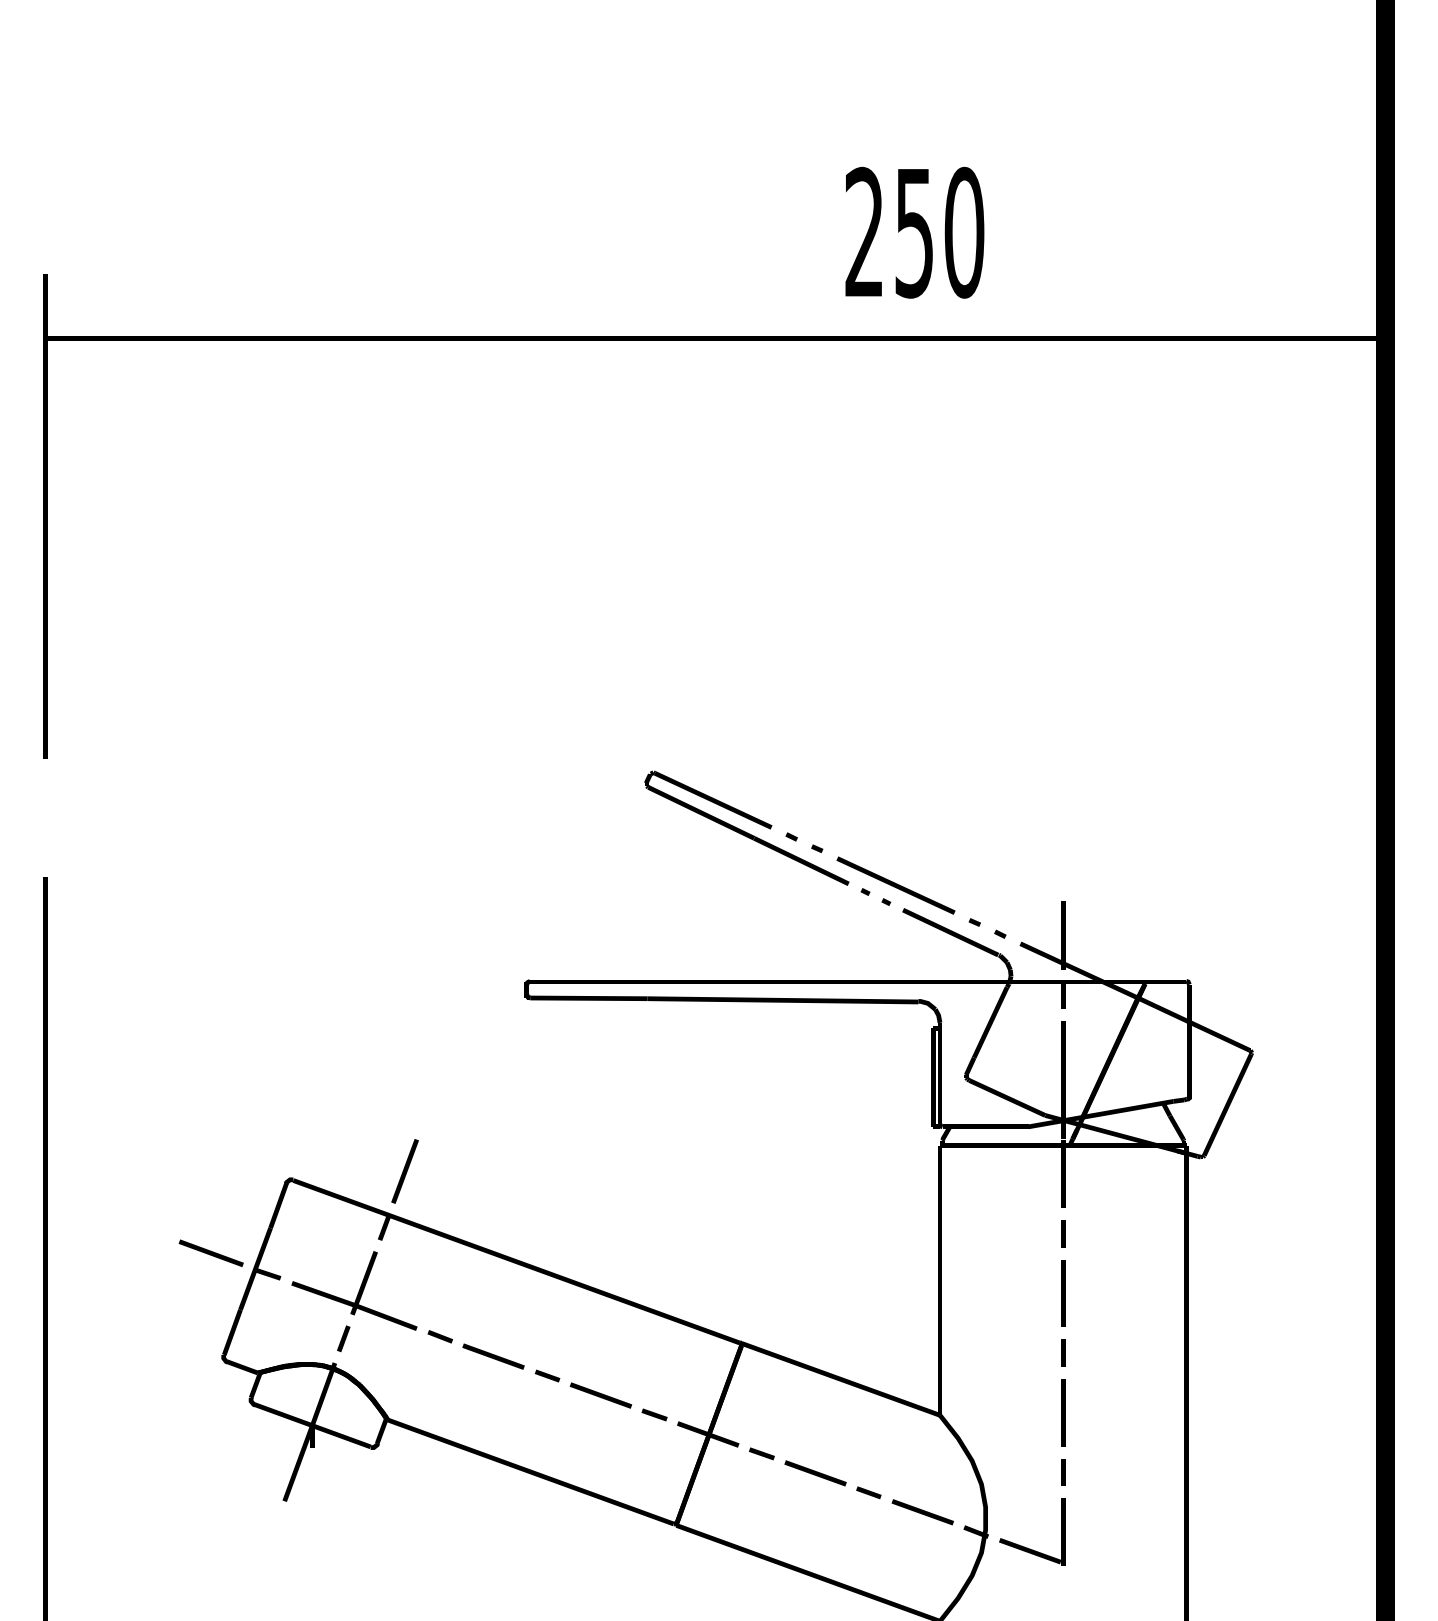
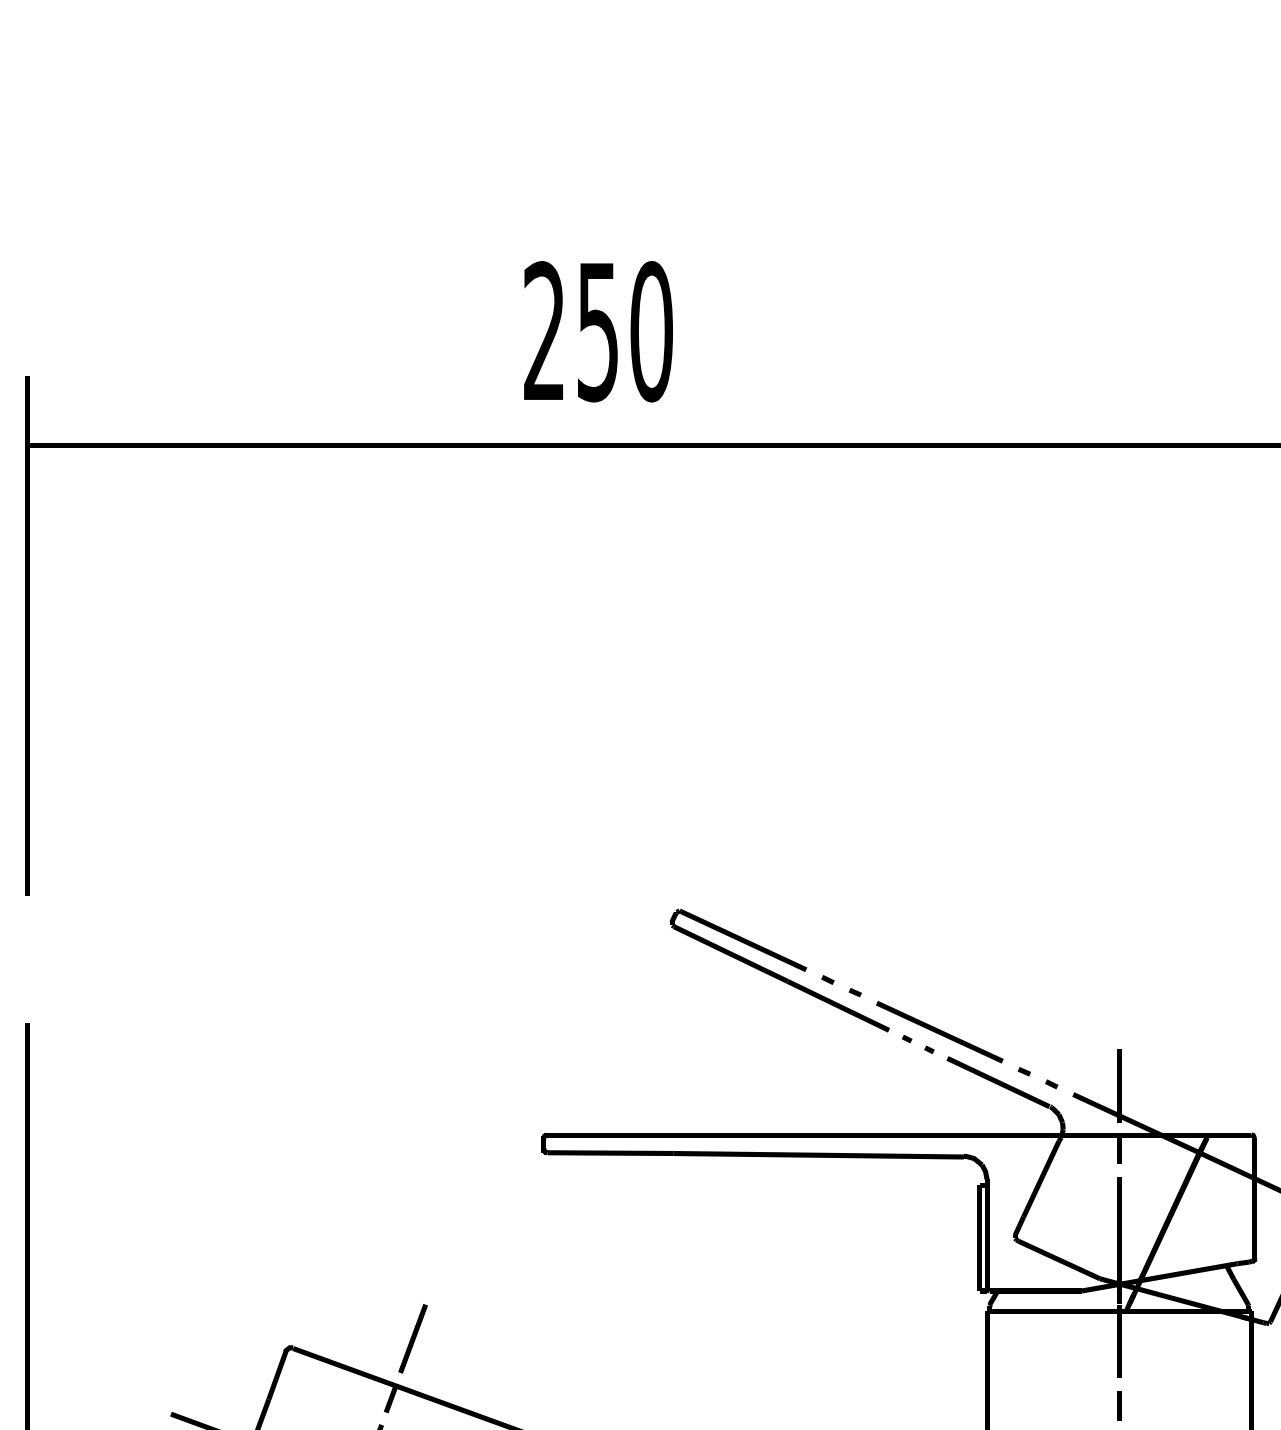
text: (914, 232) -> (598, 331), moved

